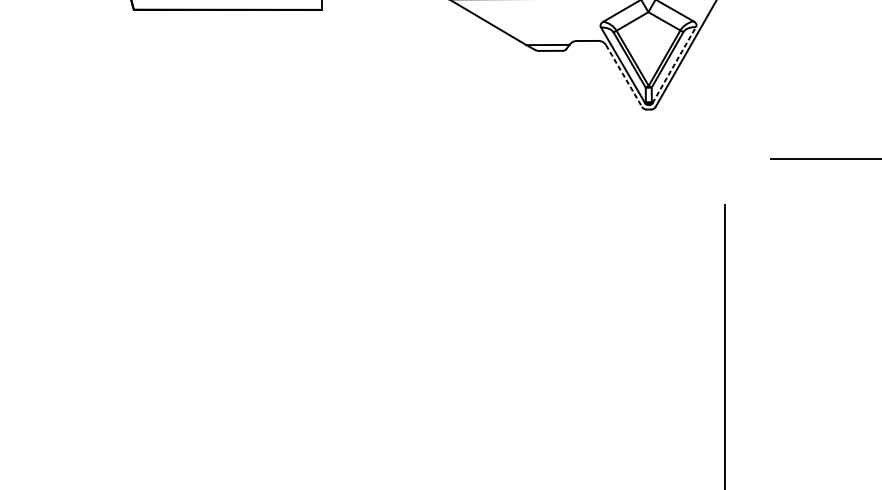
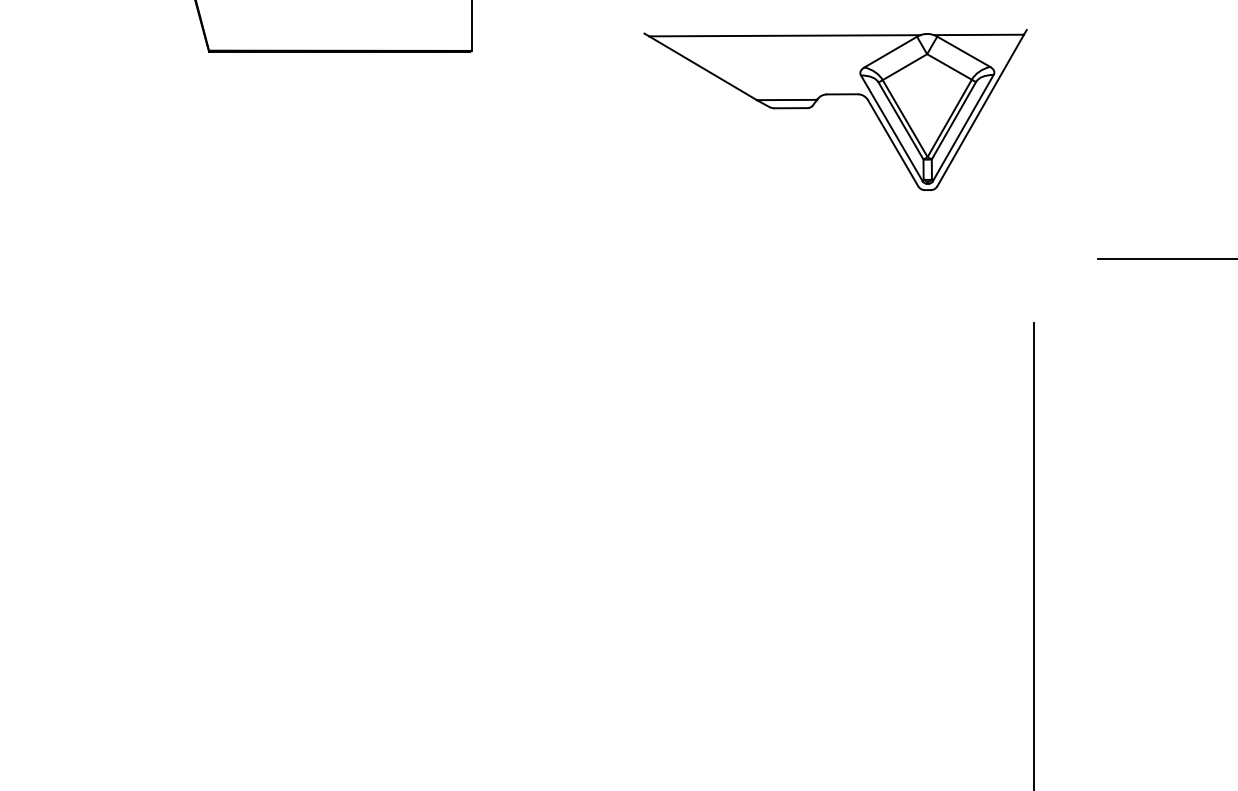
line: (674, 64) -> (963, 127), dashed -> solid
line: (624, 76) -> (893, 143), dashed -> solid

